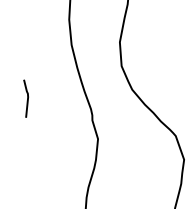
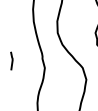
line: (25, 97) -> (11, 60), moved

